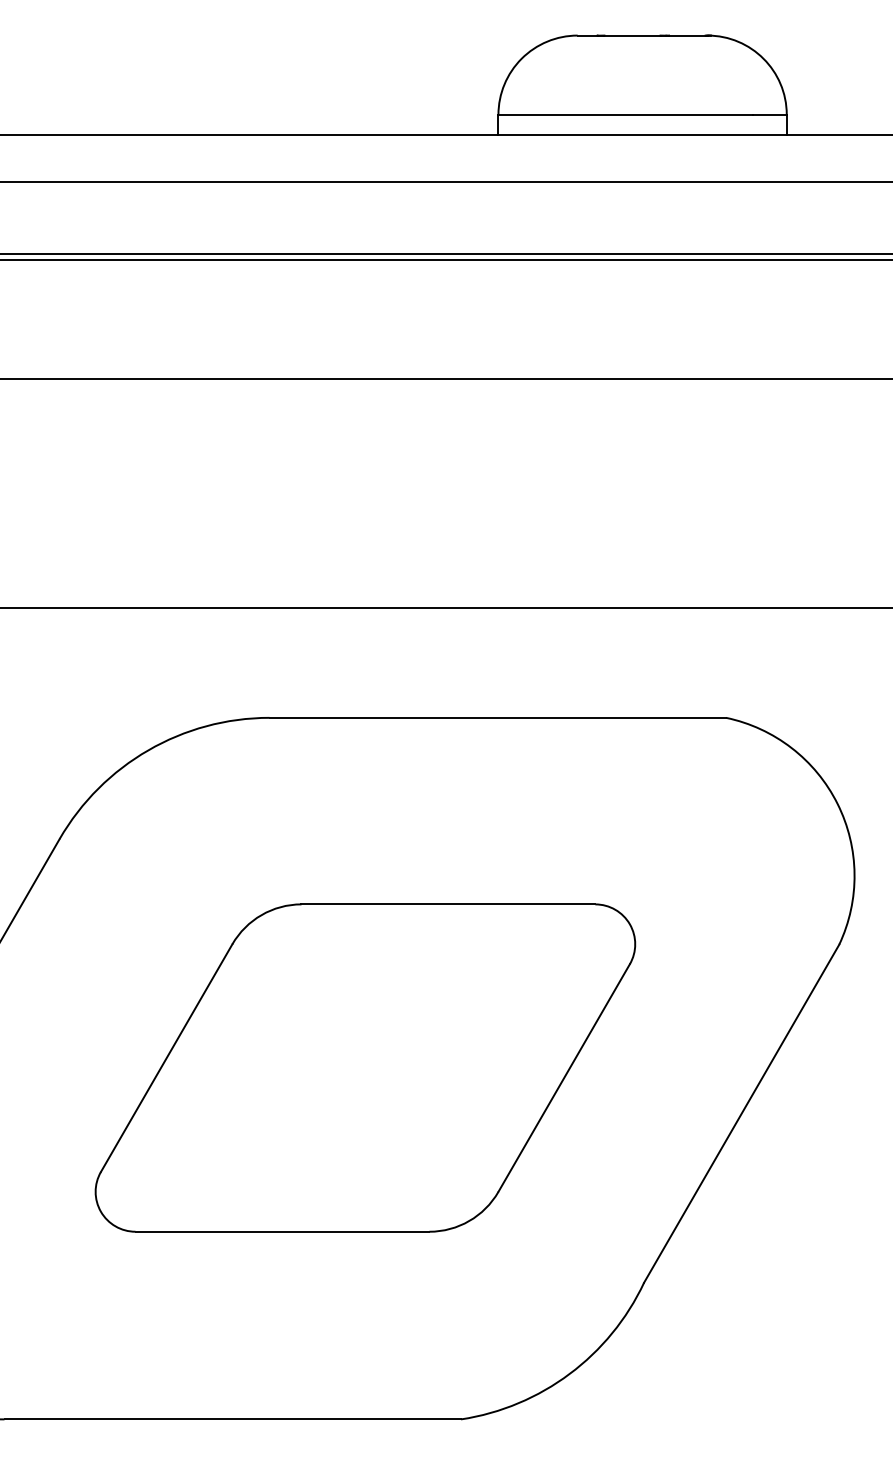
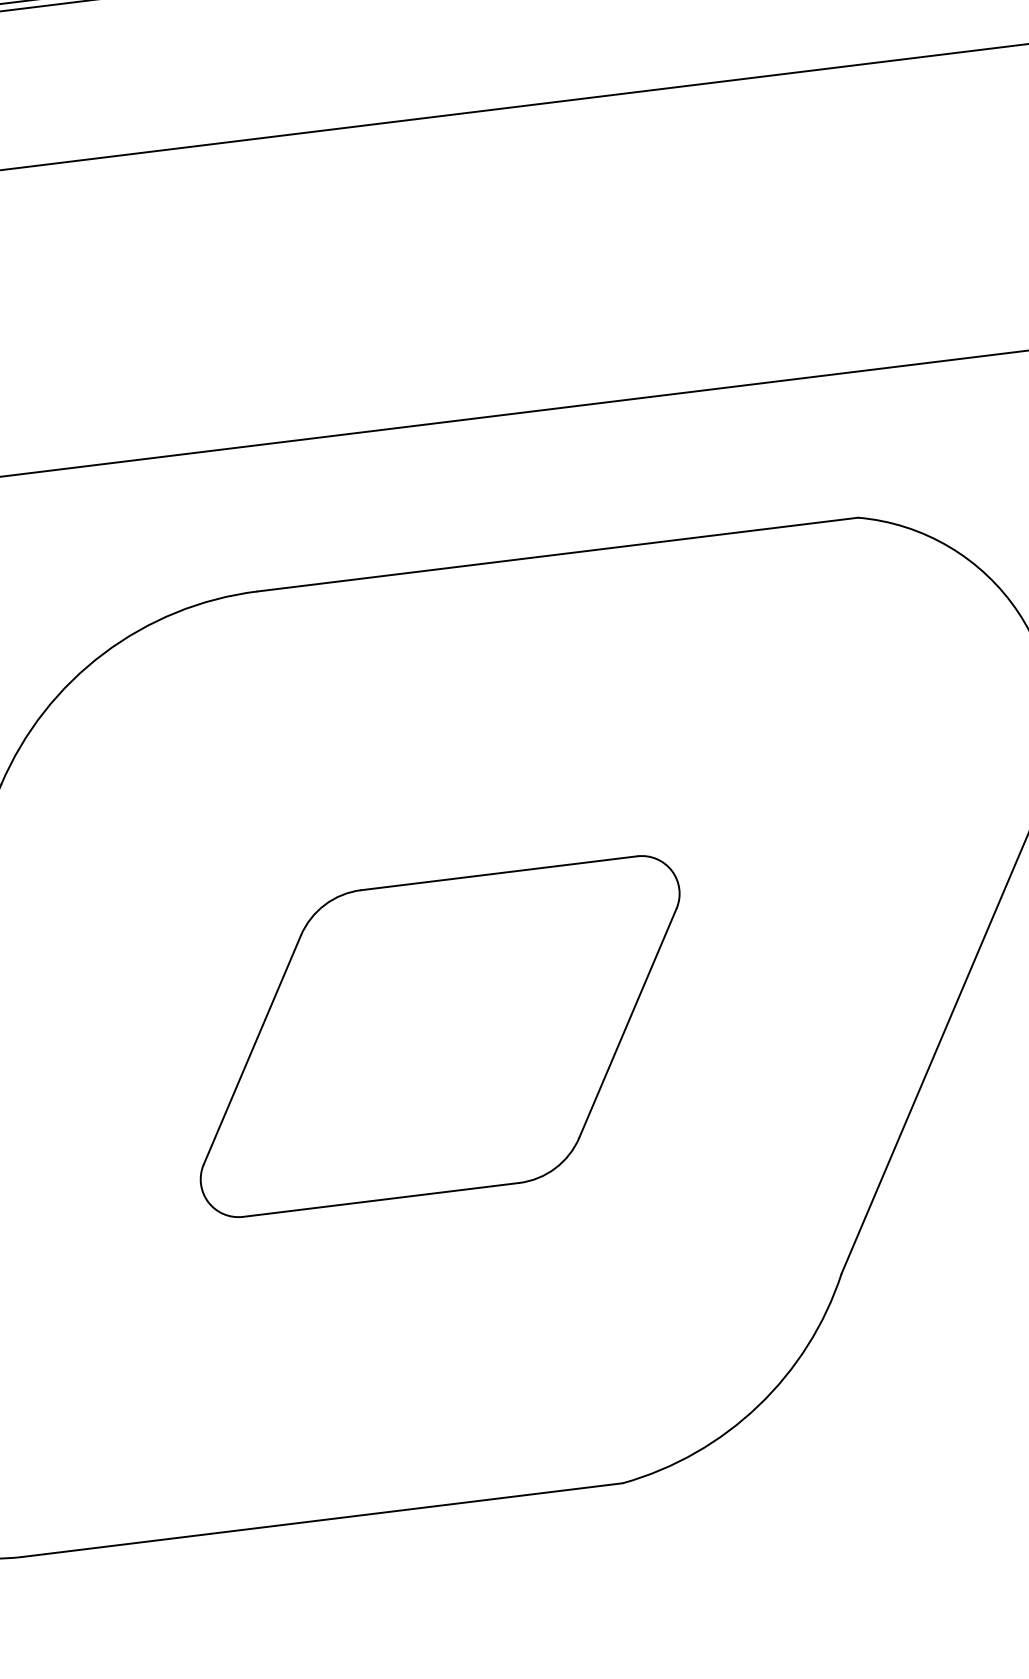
part: (364, 1067) -> (439, 1035), size x0.71

